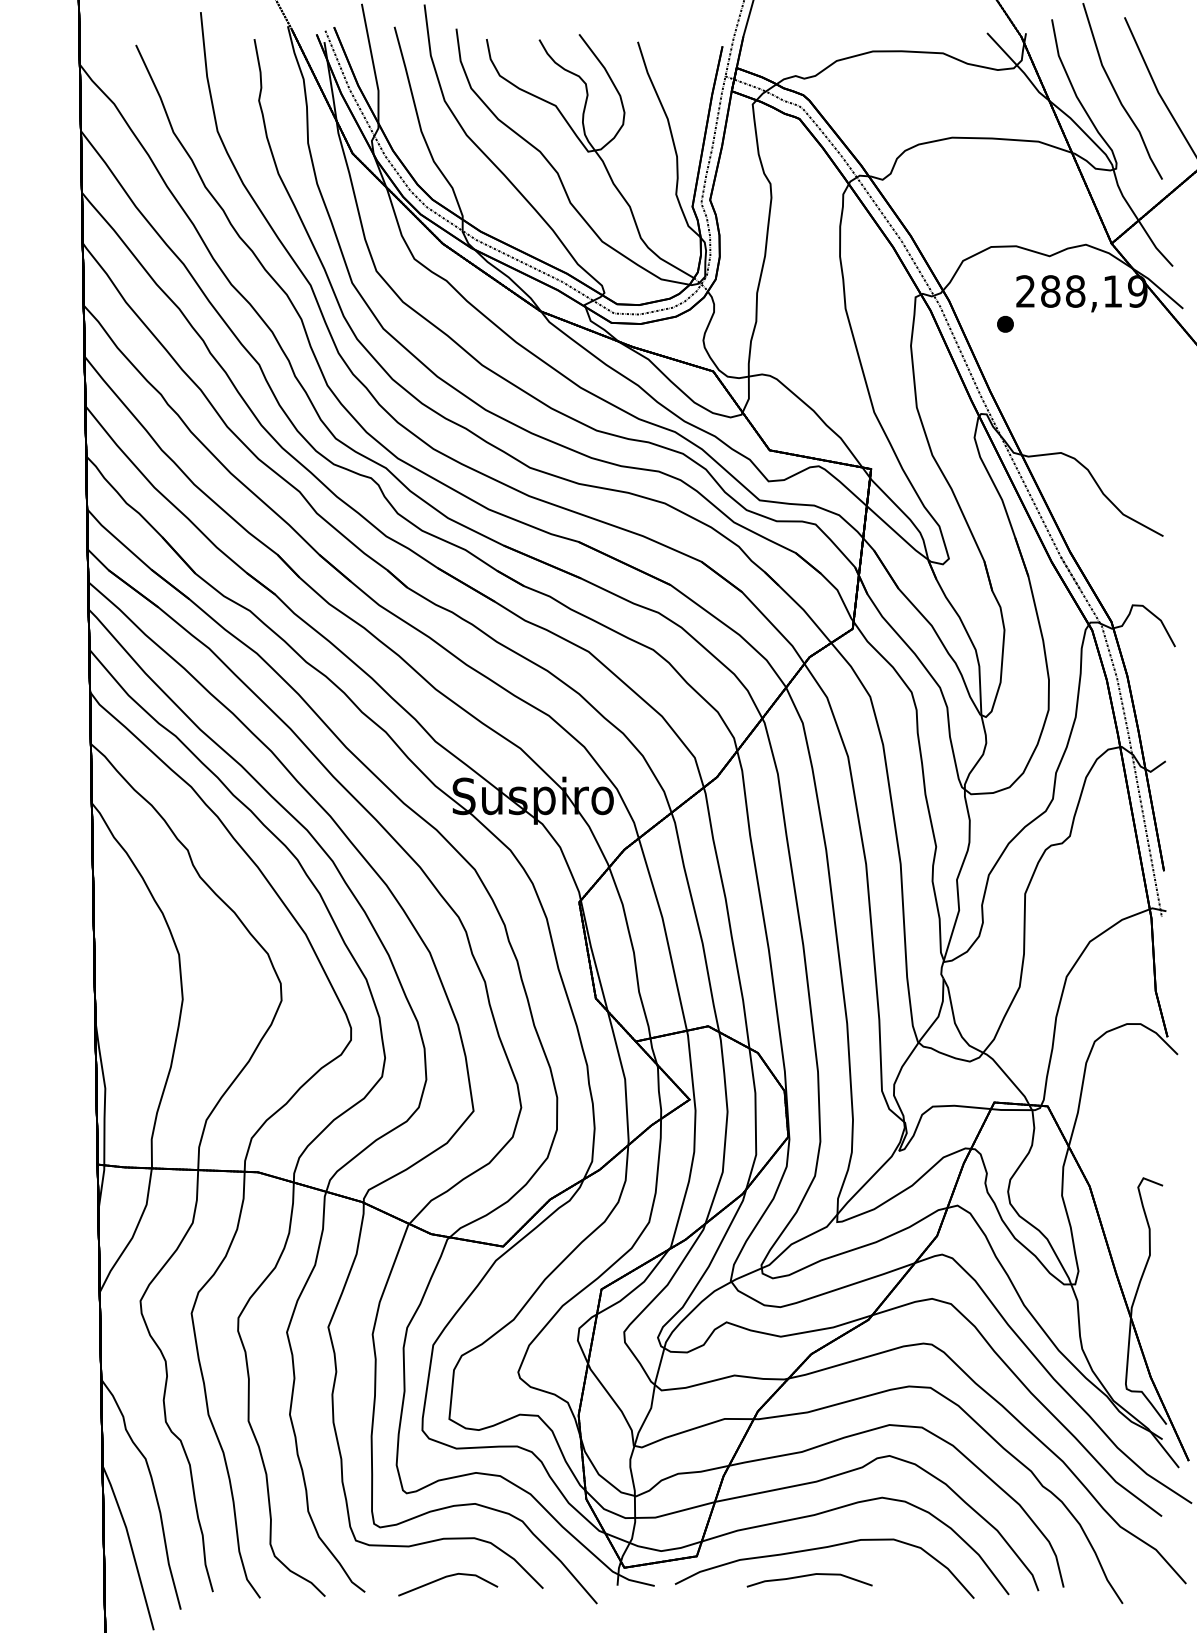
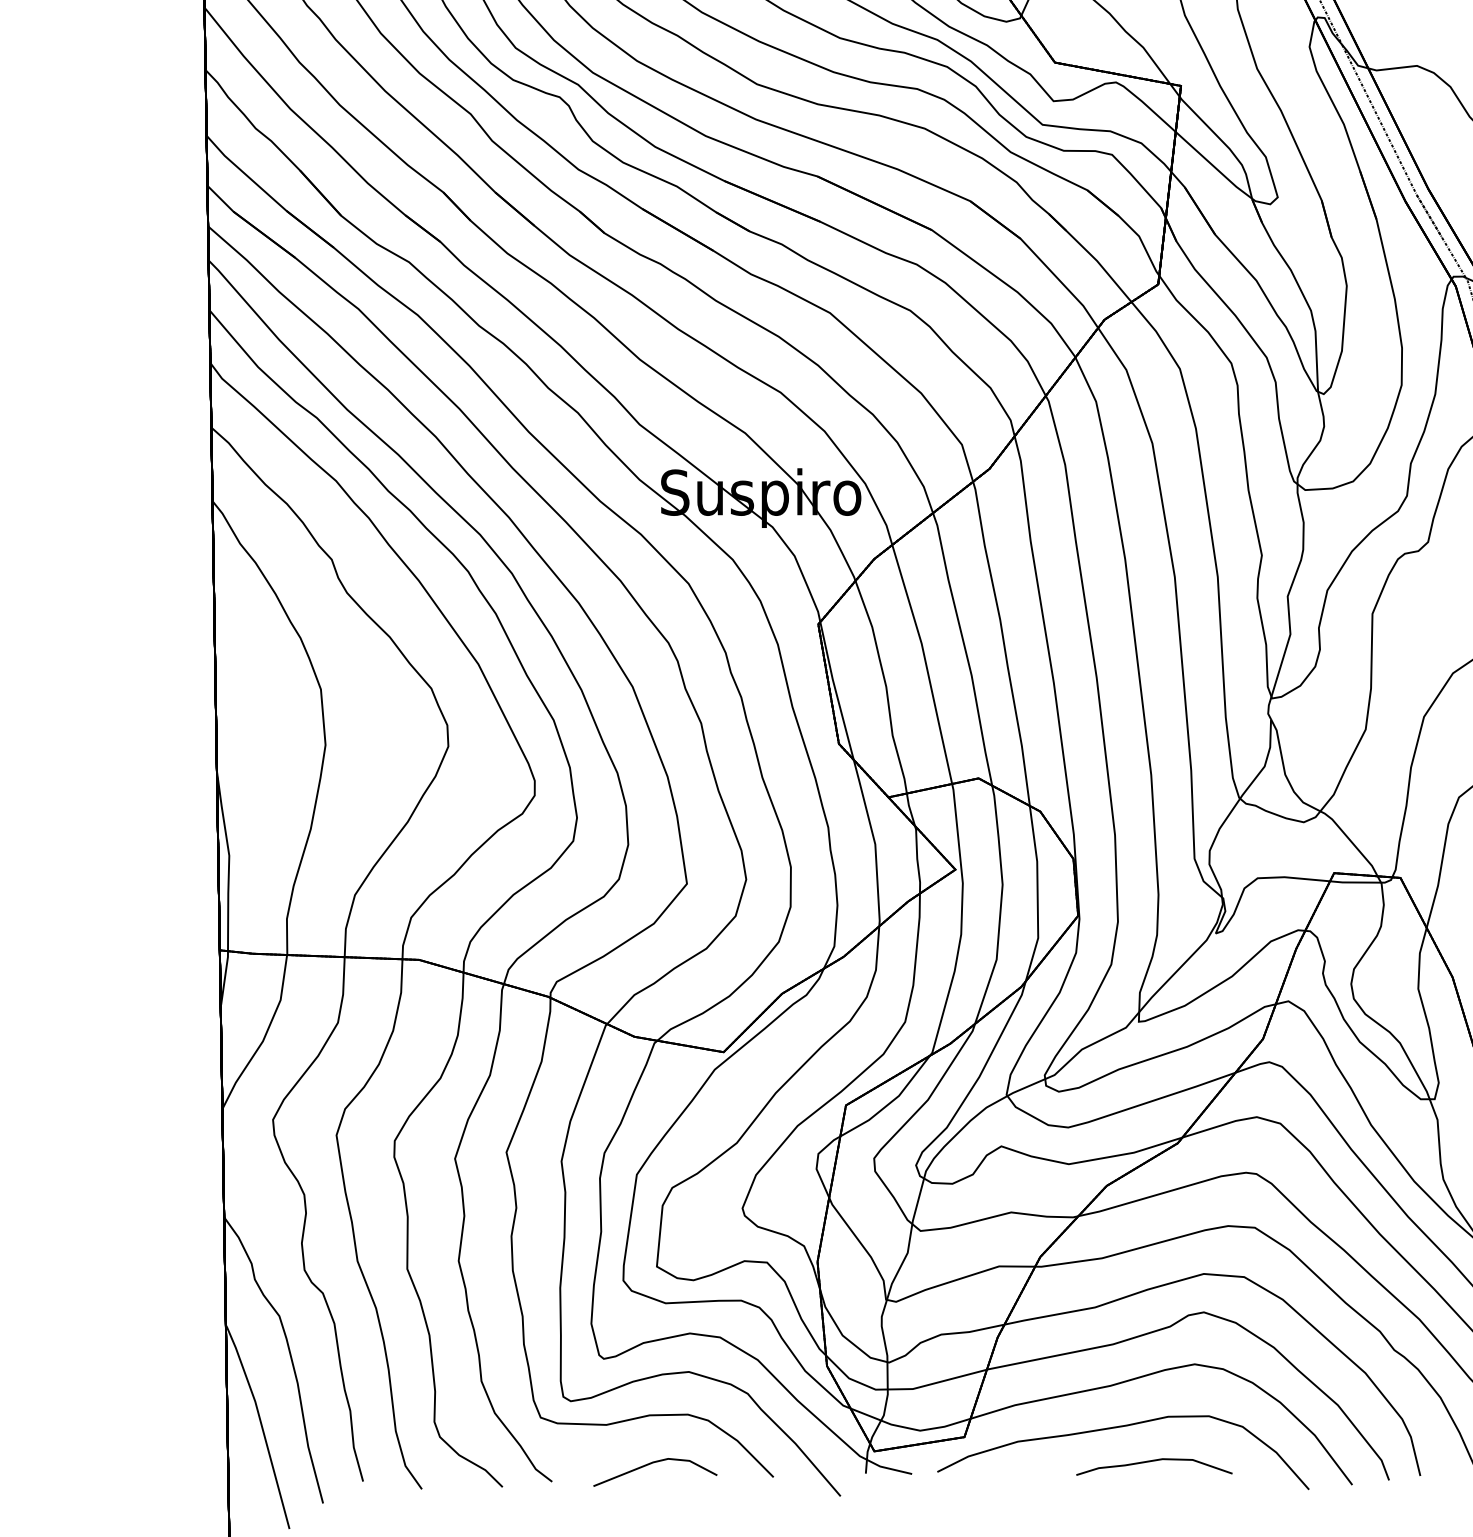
curve: (809, 1576) -> (1154, 1462), moved

